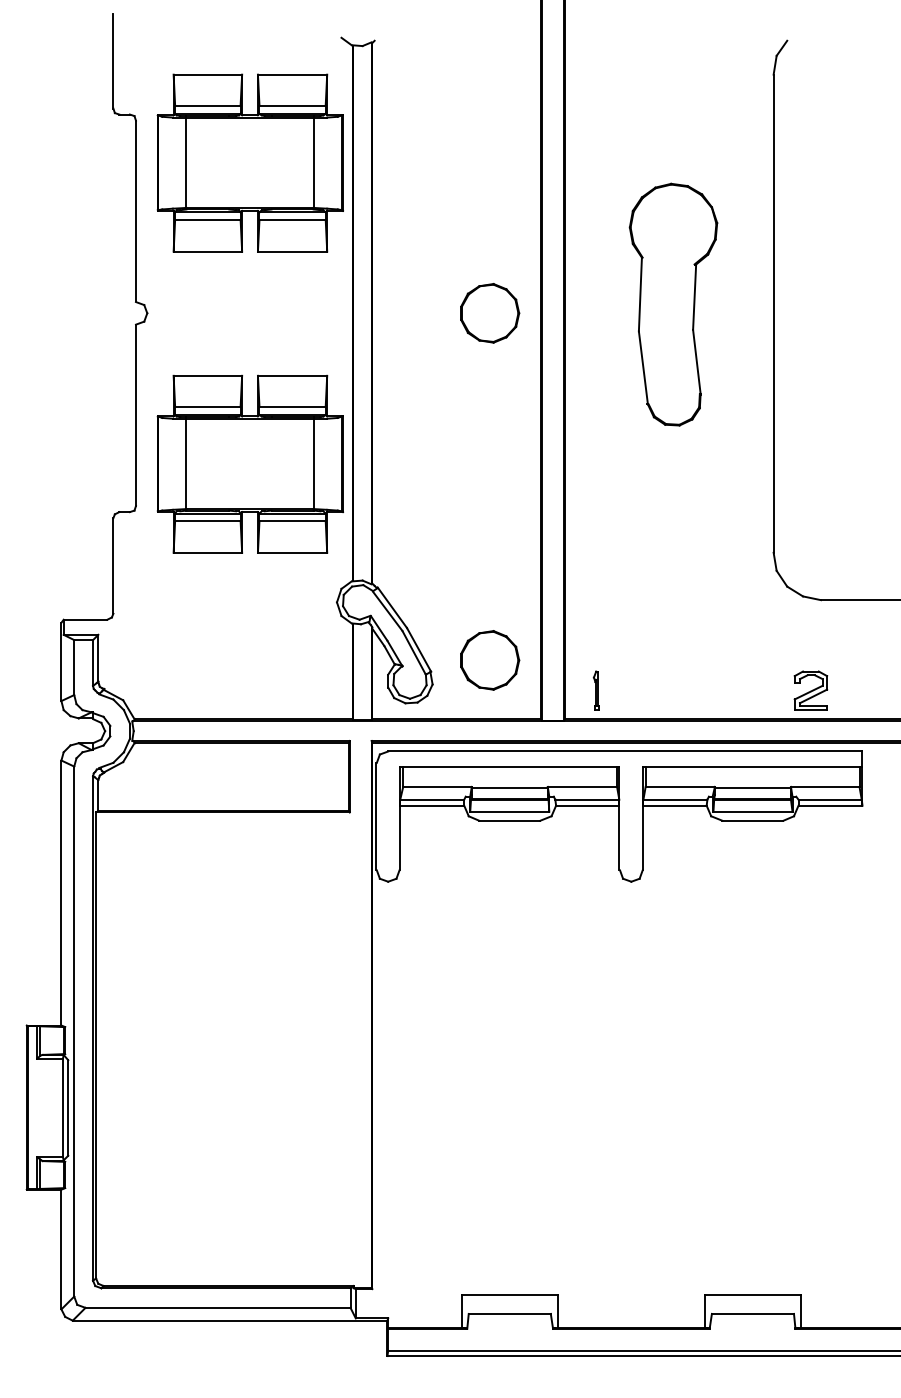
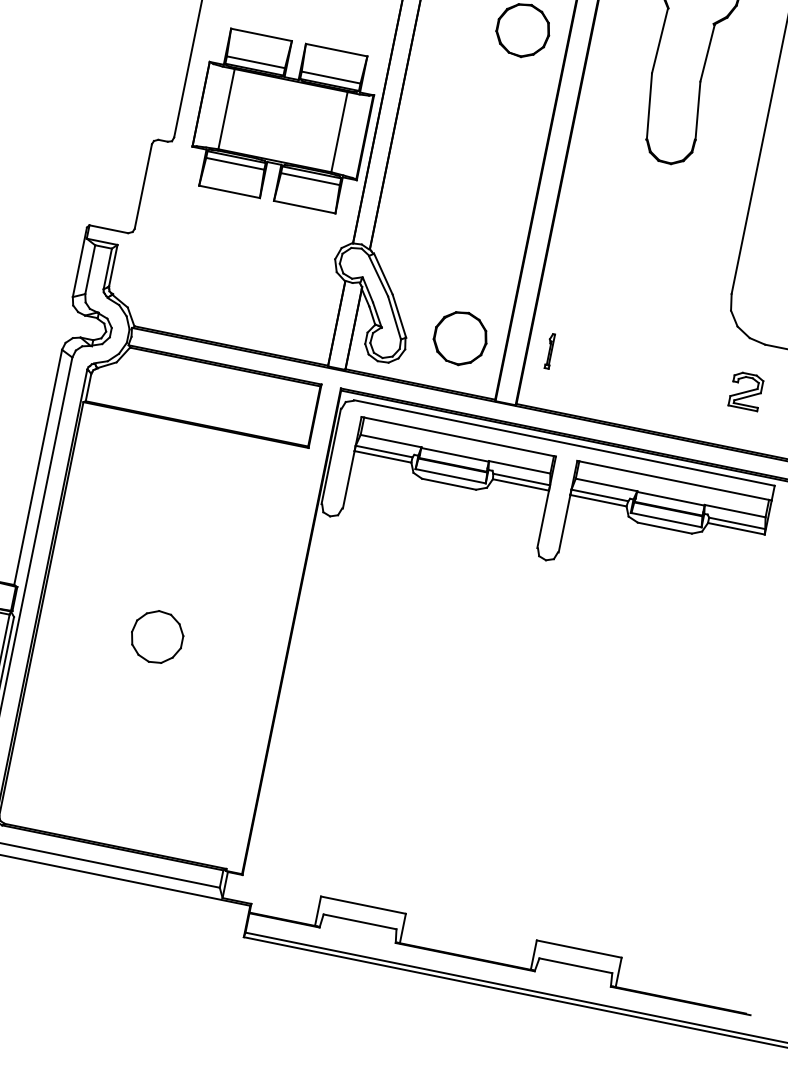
part: (595, 690) -> (548, 350), moved
part: (810, 690) -> (745, 390), moved
part: (227, 1049) -> (157, 636), added

